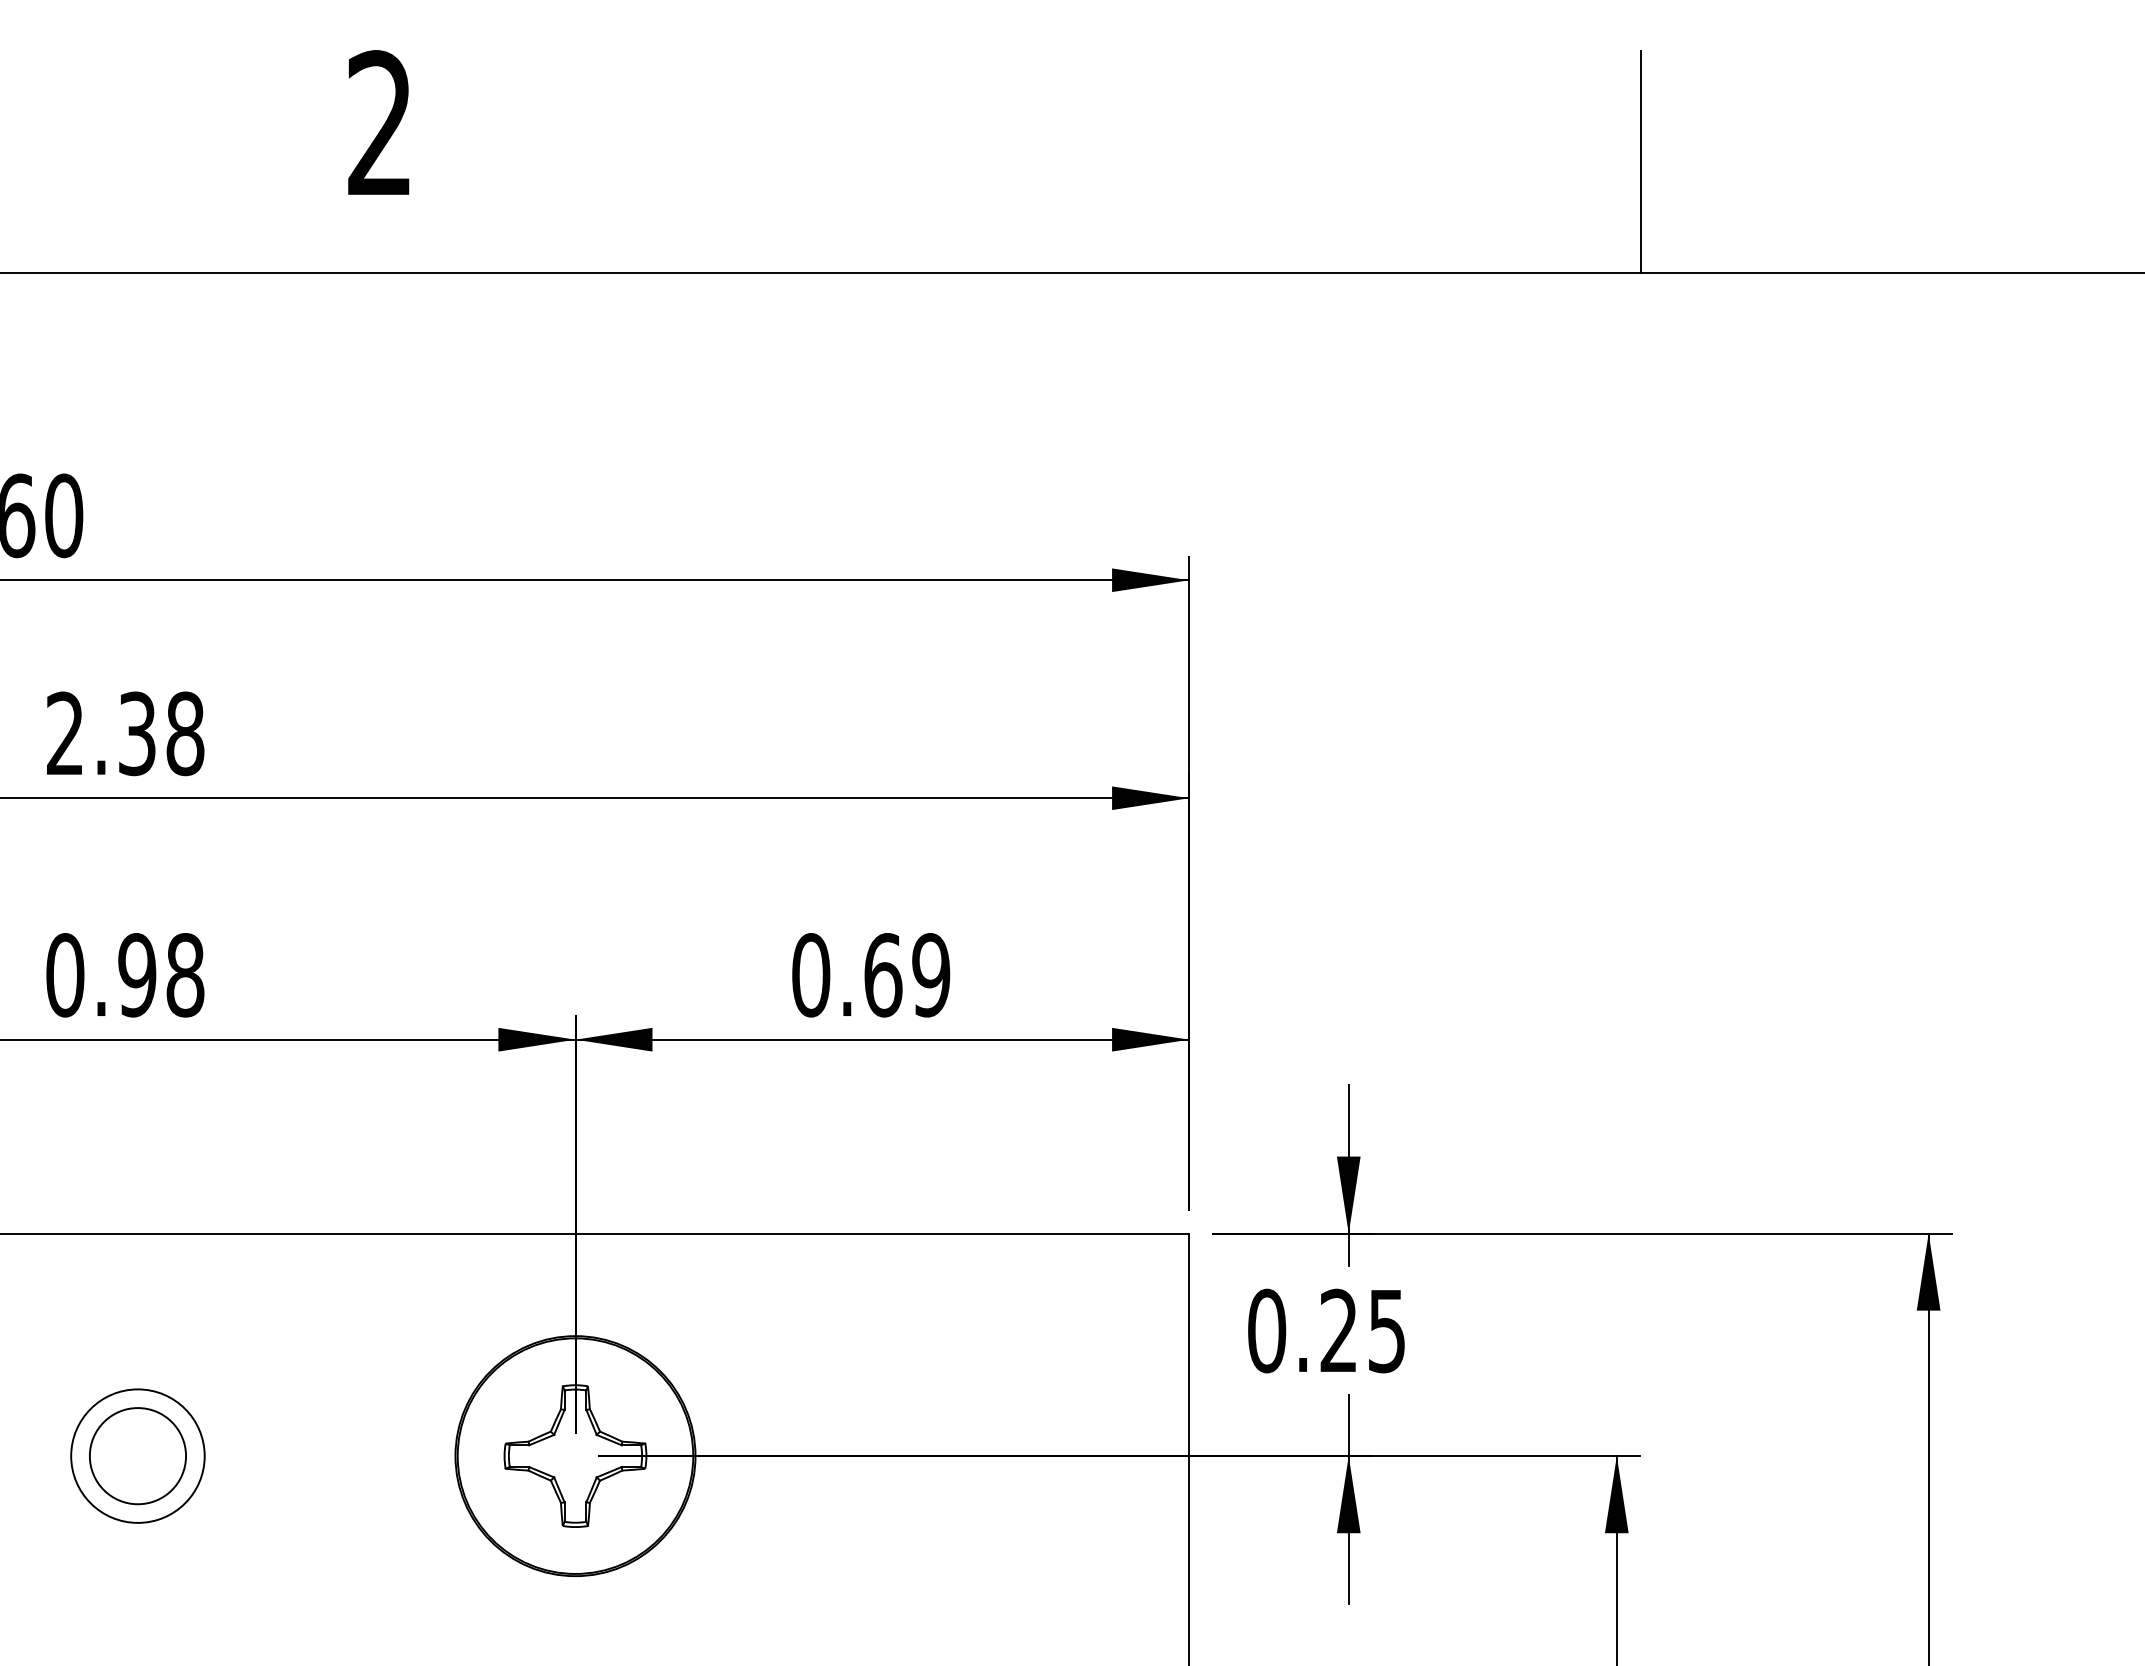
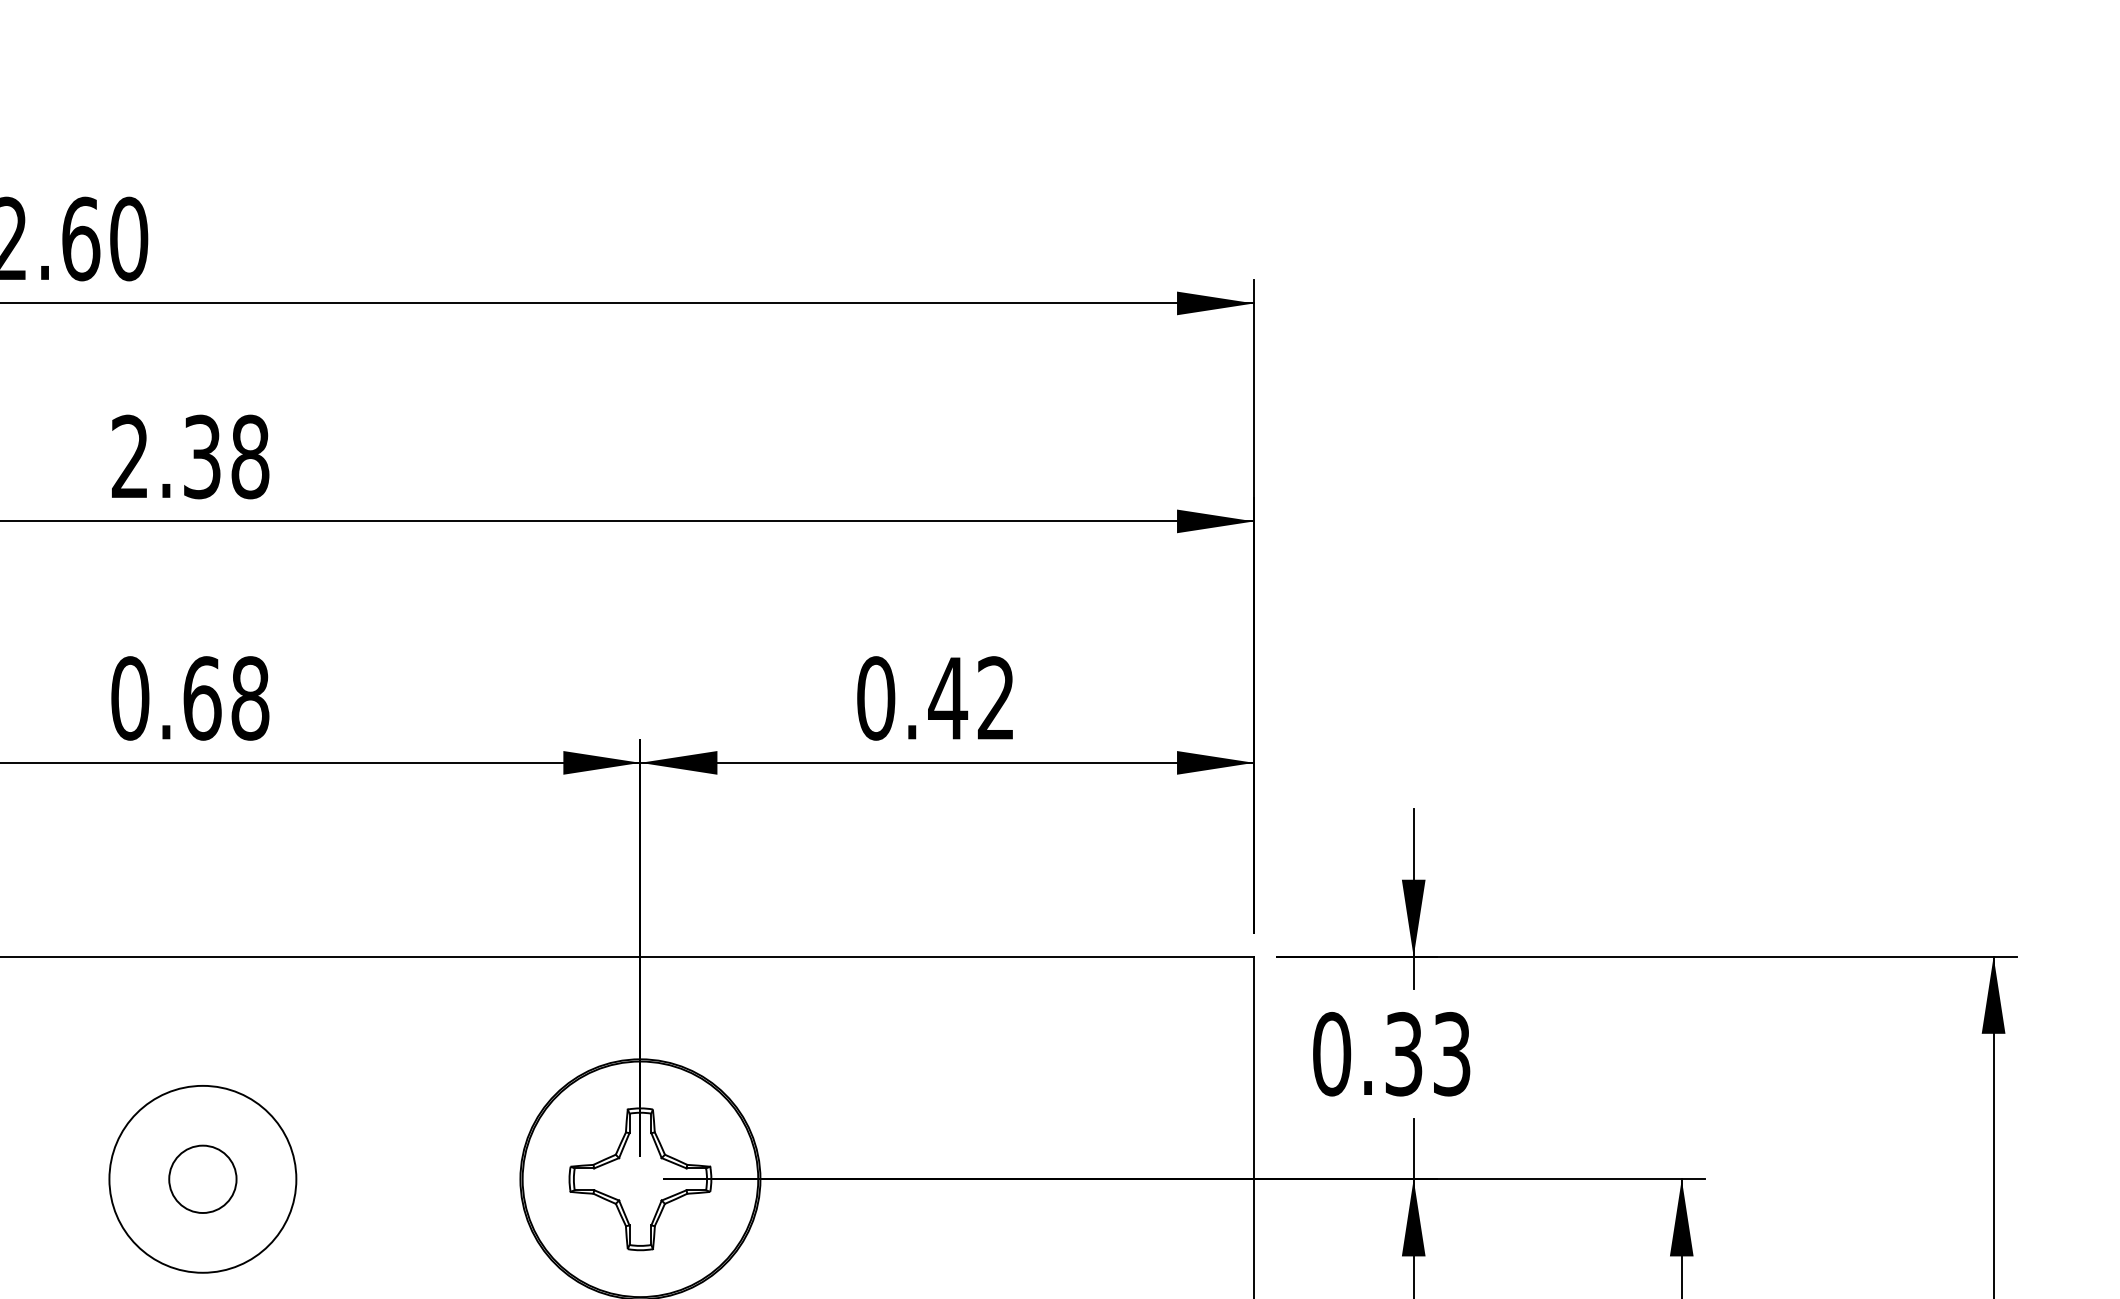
text: (137, 975) -> (202, 698), 0.98 -> 0.68
text: (906, 975) -> (971, 698), 0.69 -> 0.42
text: (1362, 1330) -> (1427, 1053), 0.25 -> 0.33
circle: (137, 1455) -> (202, 1178), size x1.4
circle: (137, 1456) -> (202, 1179), size x0.7

